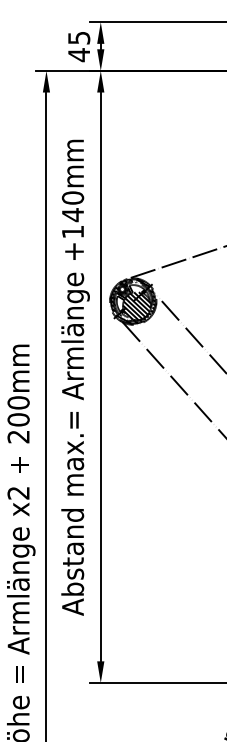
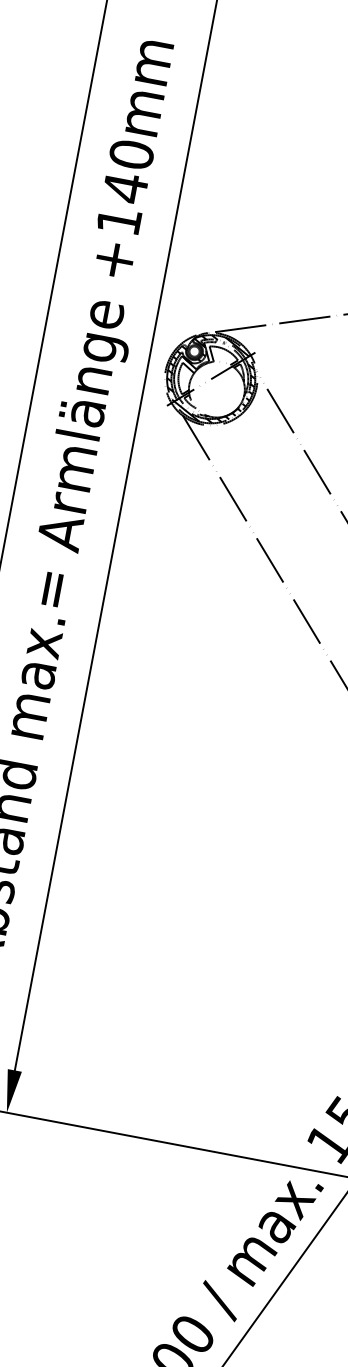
hatch: (136, 306) -> (215, 390), removed

